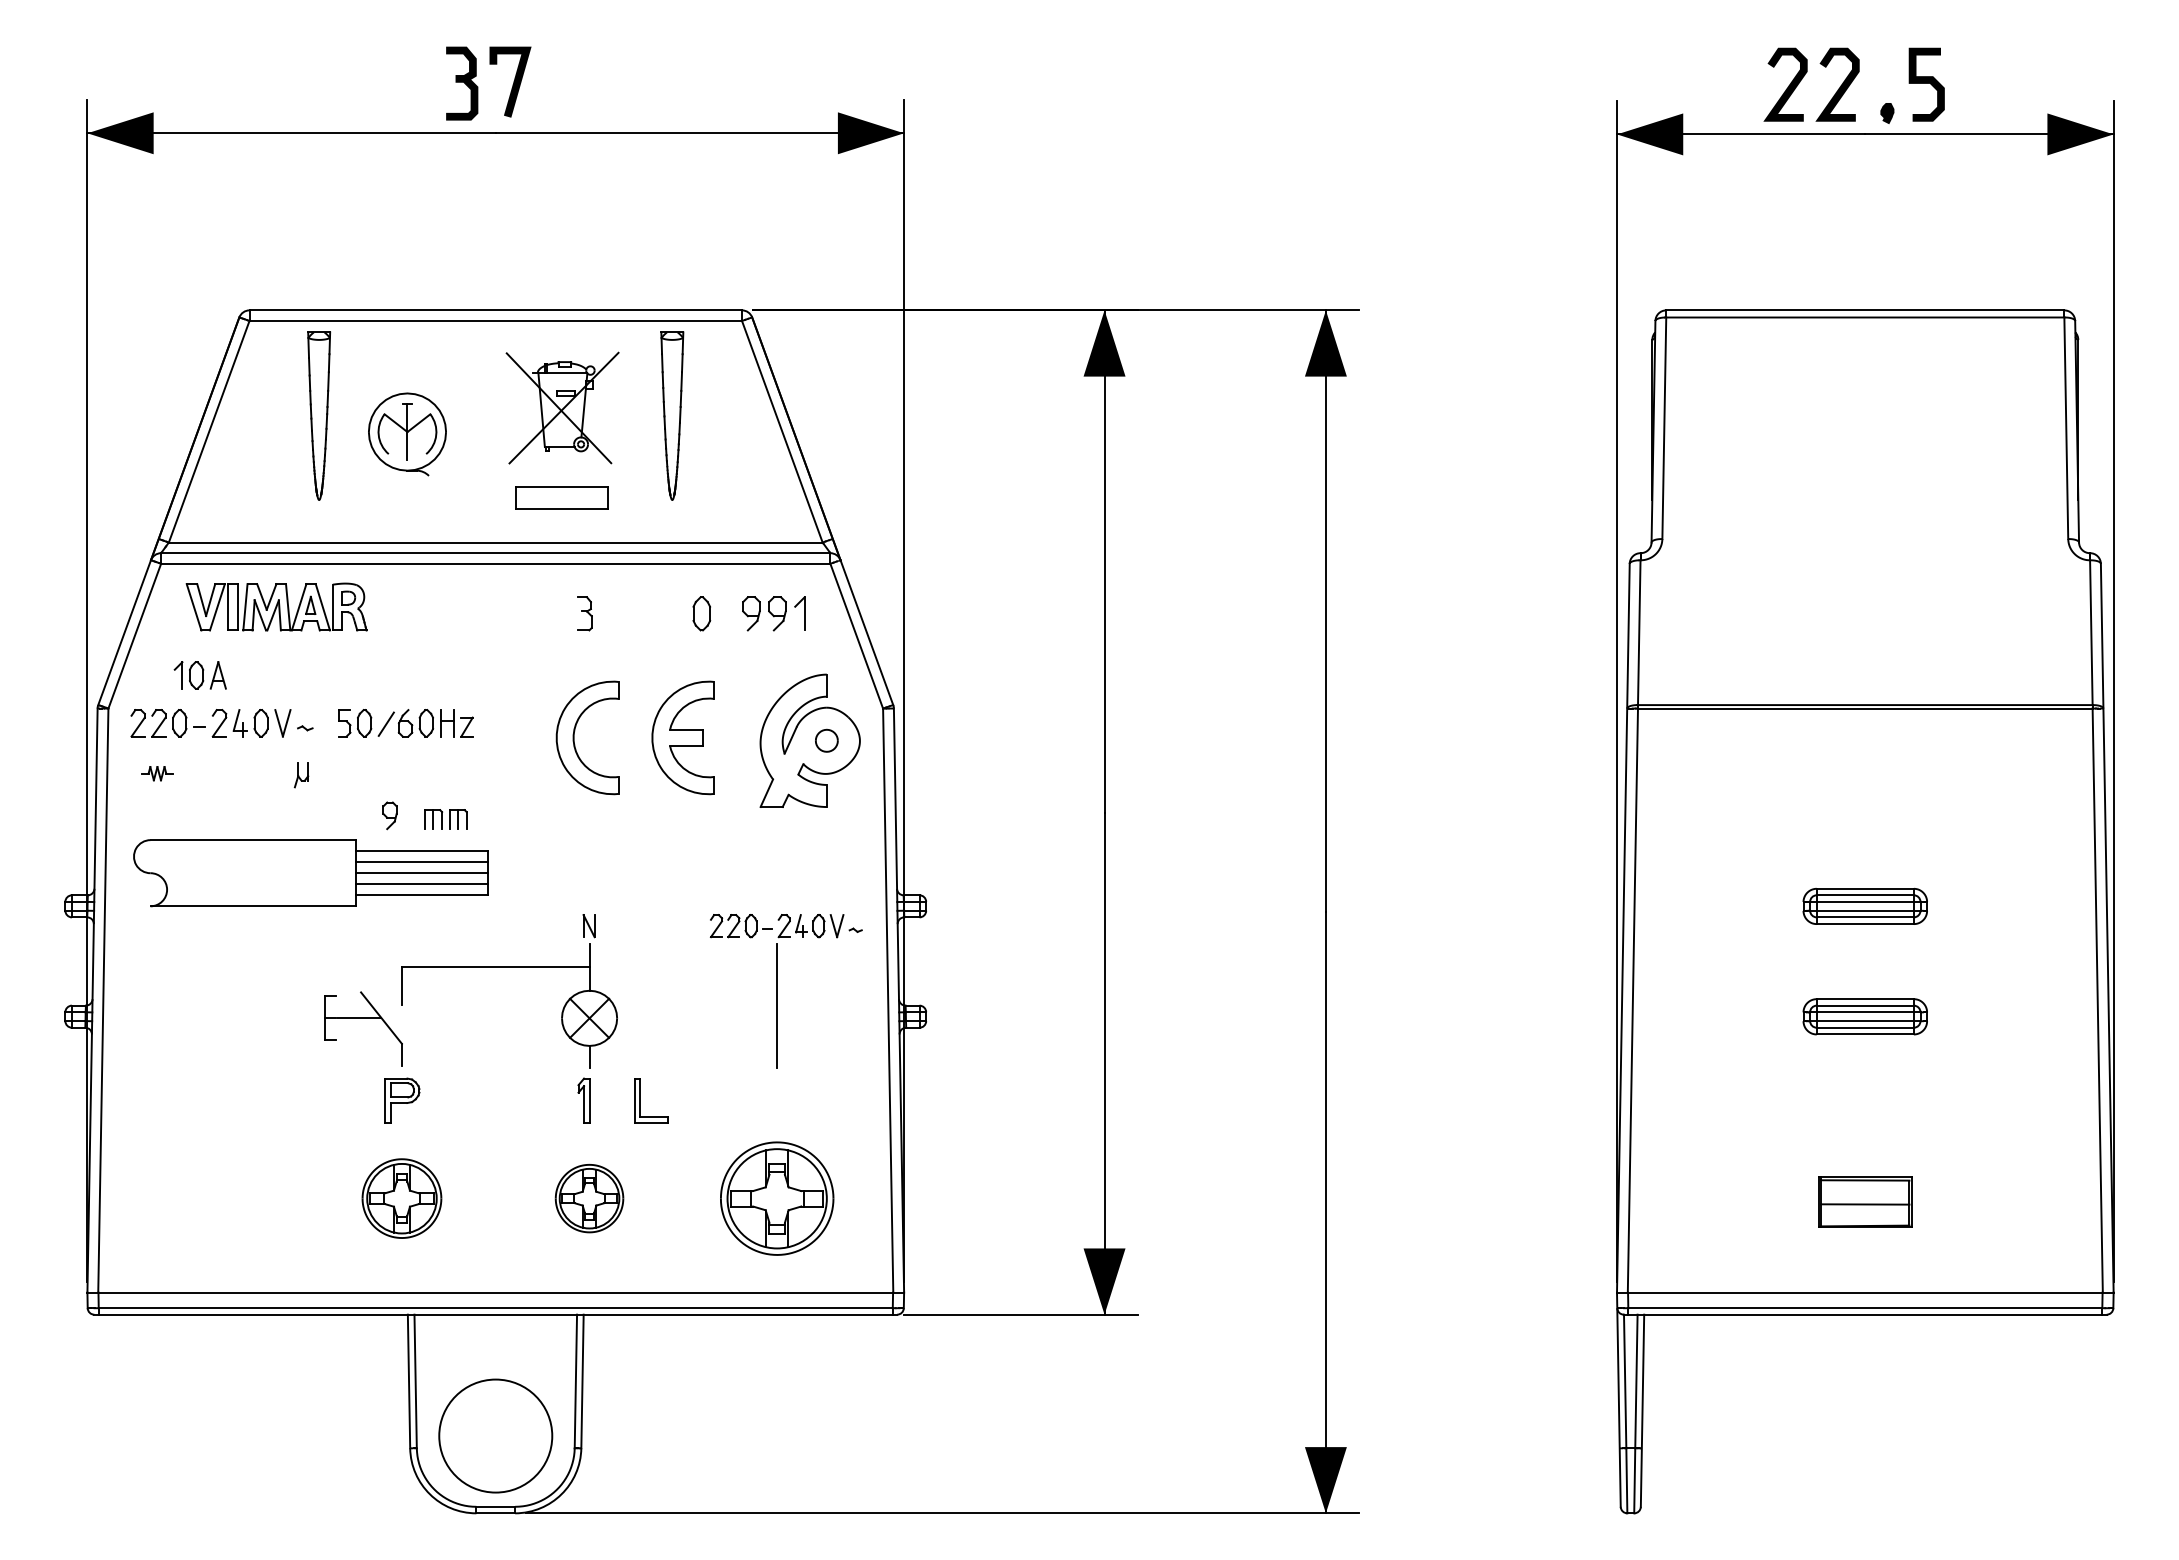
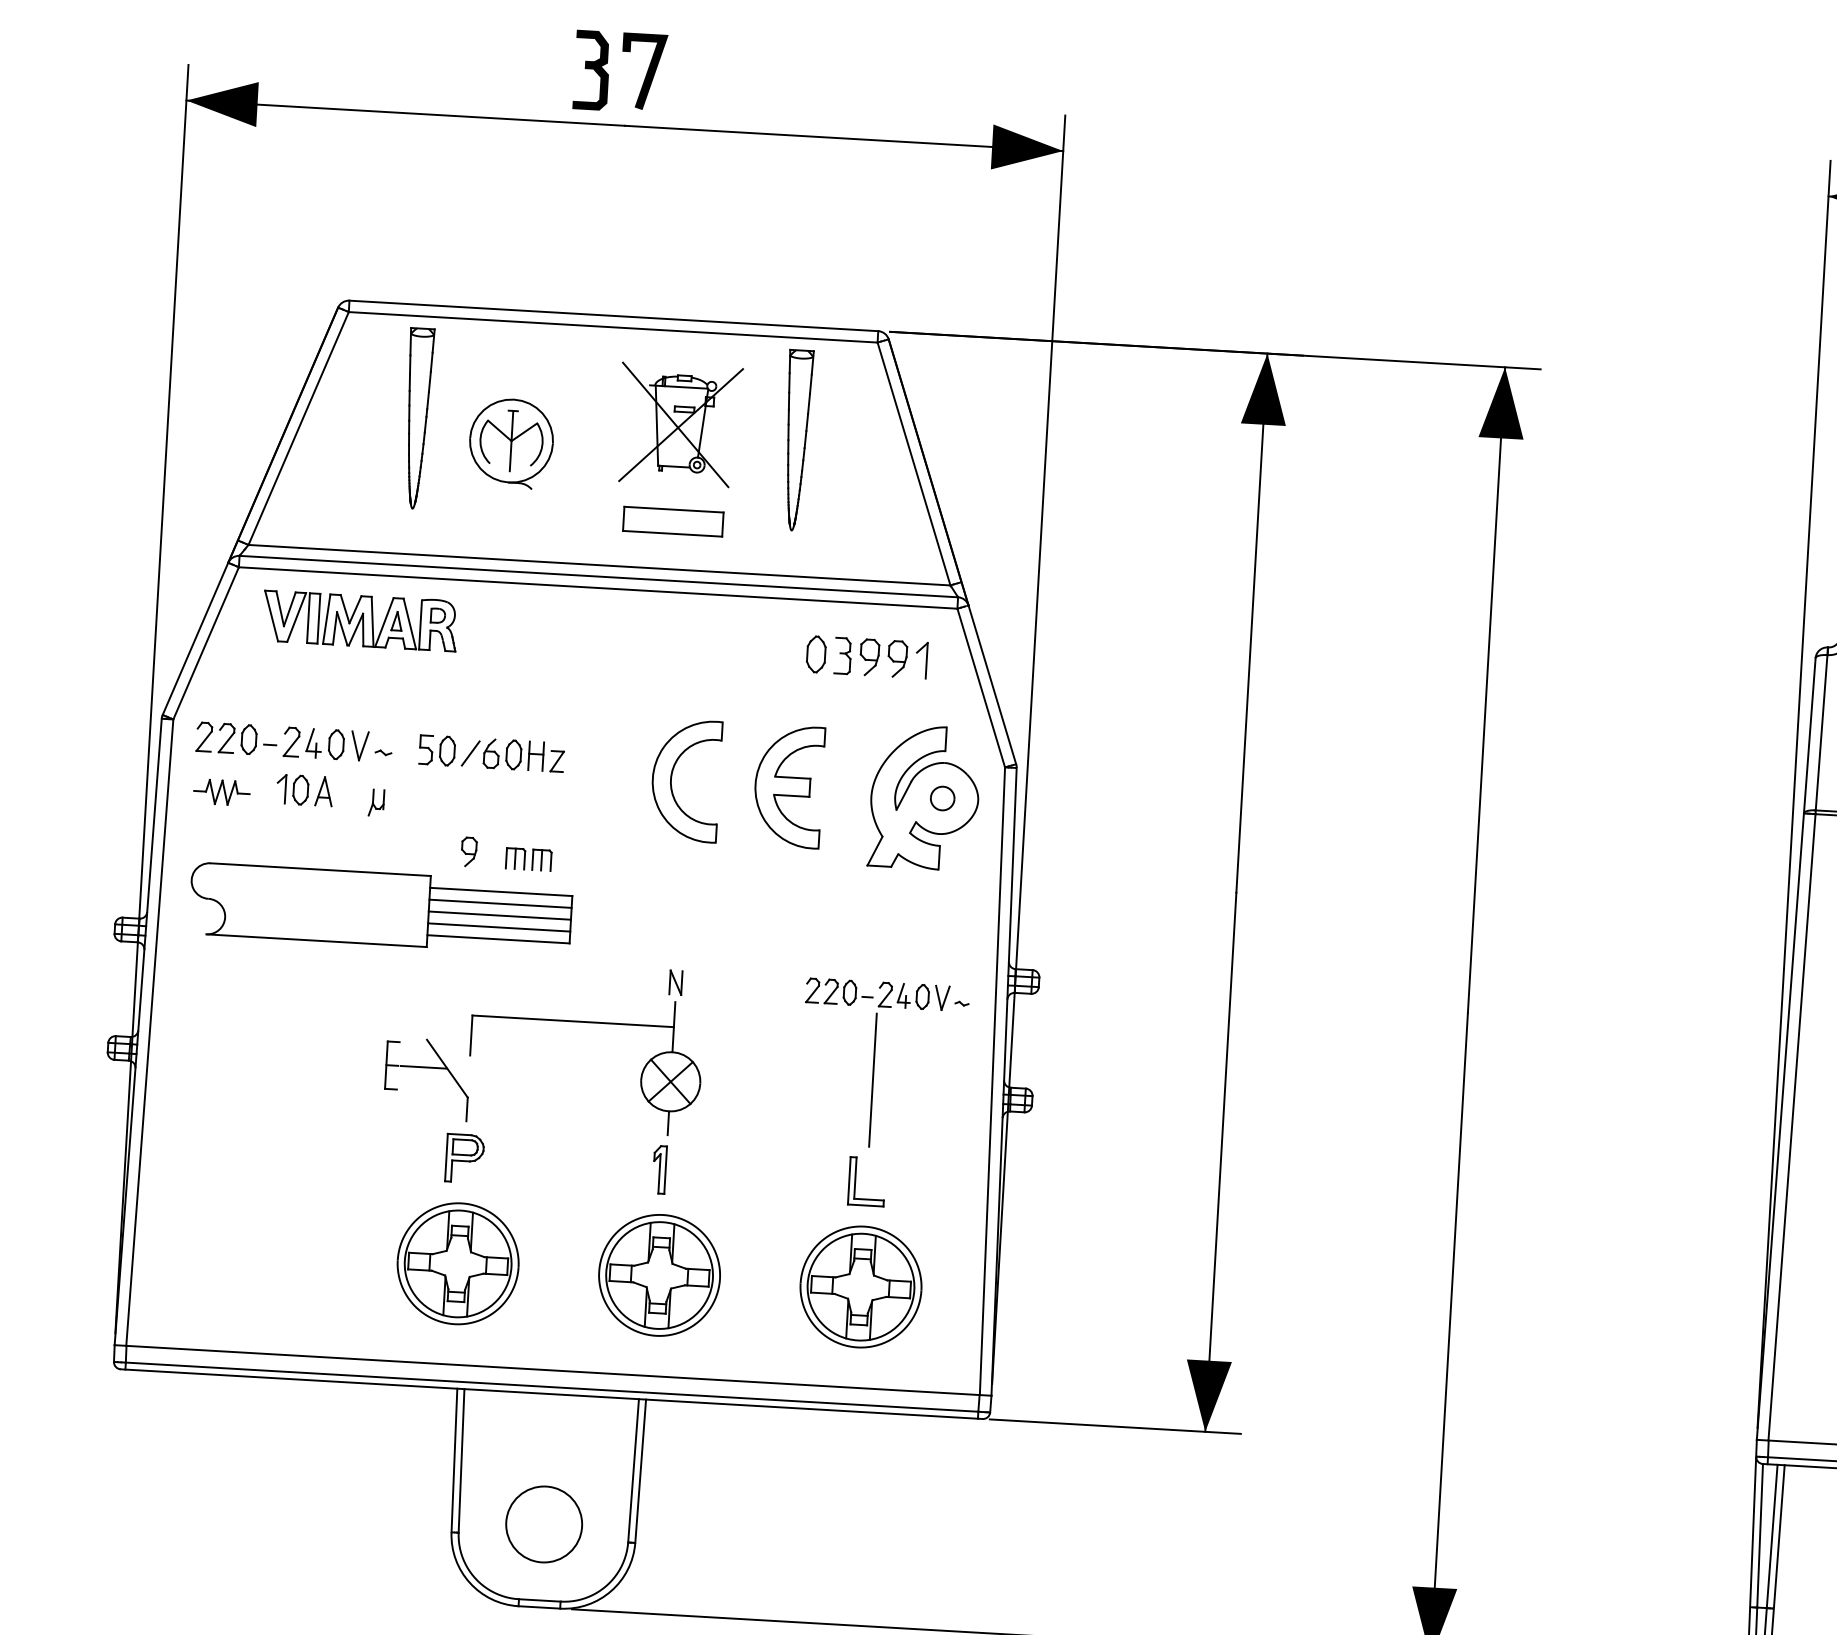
part: (584, 613) -> (842, 655), moved
part: (199, 675) -> (303, 790), moved
part: (157, 773) -> (222, 792), size x1.67
part: (640, 1100) -> (855, 1180), moved
part: (401, 1198) -> (457, 1263), size x1.43
part: (589, 1198) -> (659, 1275), size x1.67
circle: (495, 1435) -> (543, 1523), size x0.62

